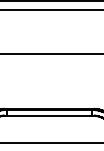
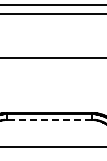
line: (49, 115) -> (49, 119), solid -> dashed

